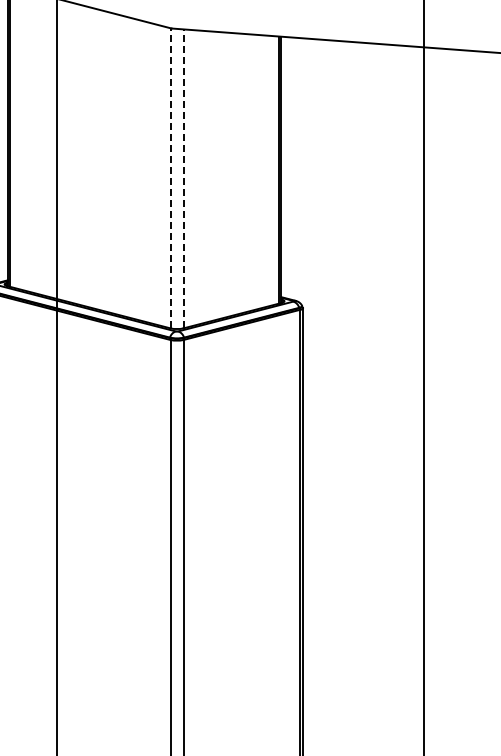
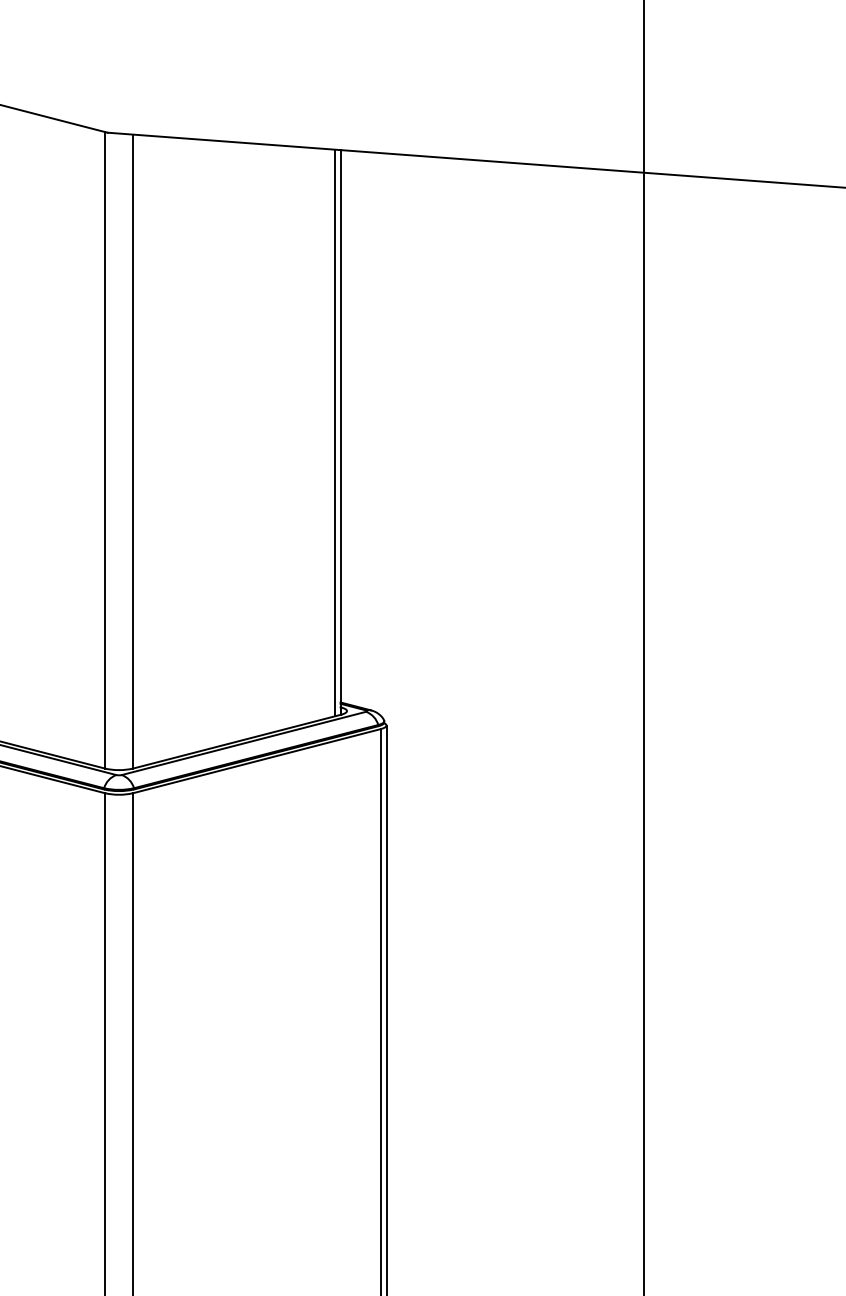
line: (170, 177) -> (105, 448), dashed -> solid
line: (183, 178) -> (132, 450), dashed -> solid

